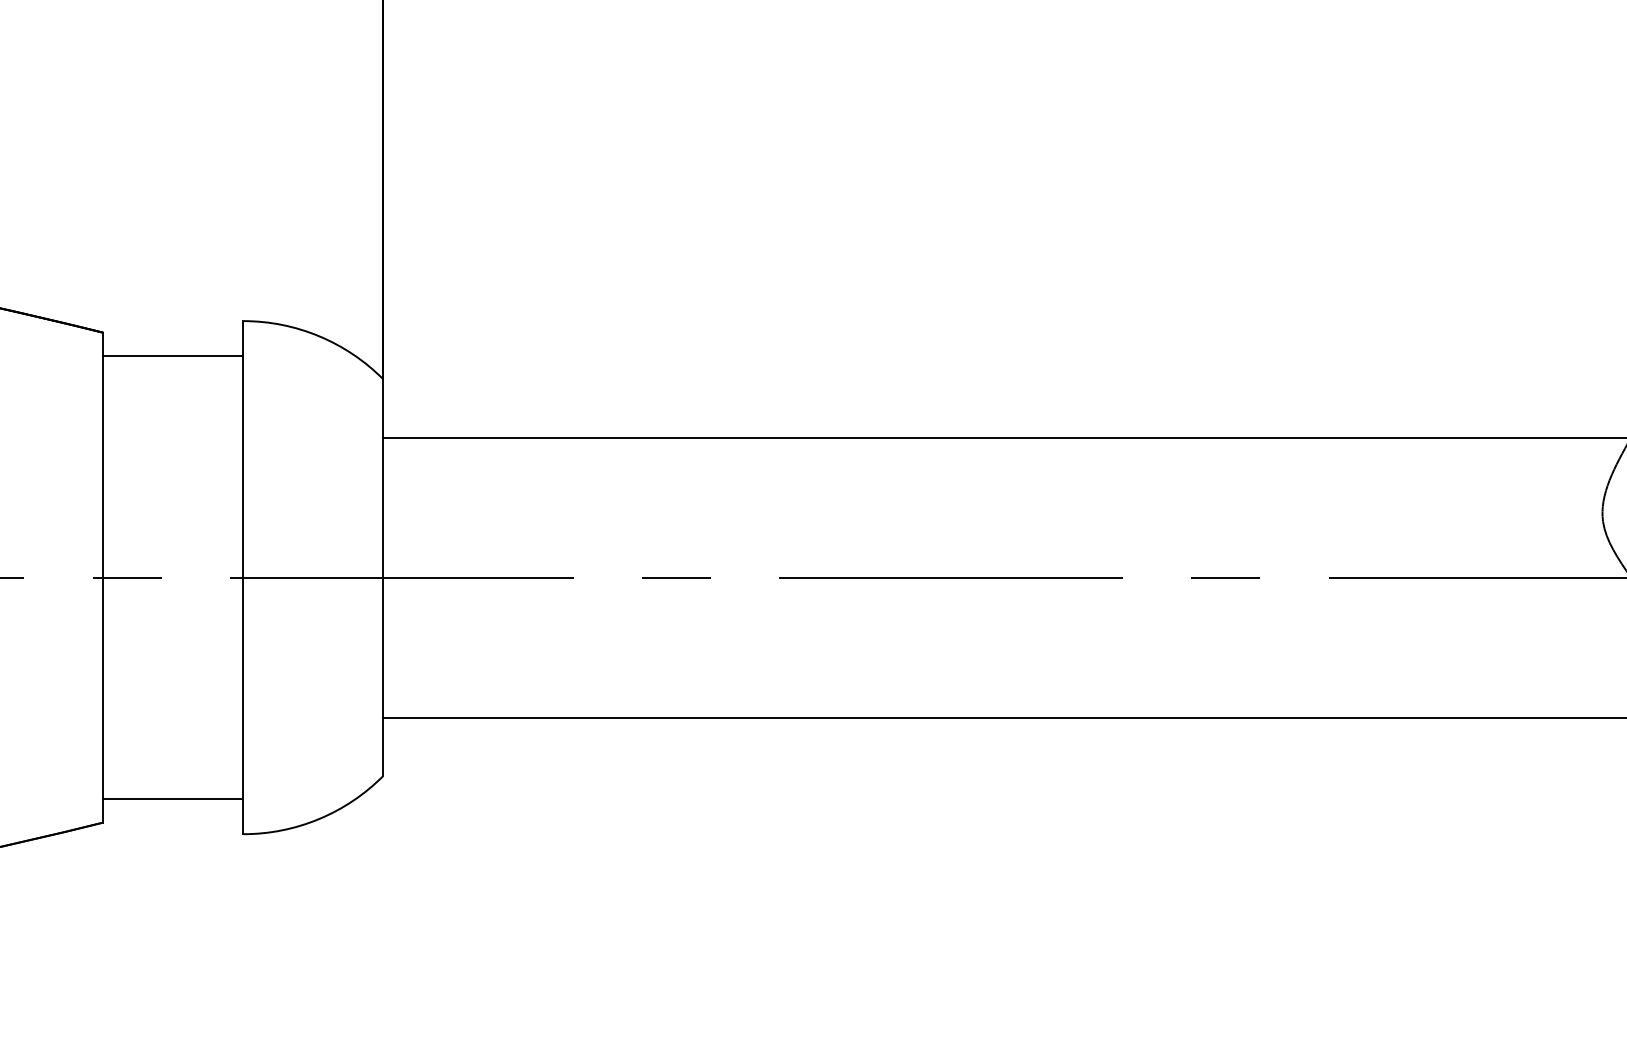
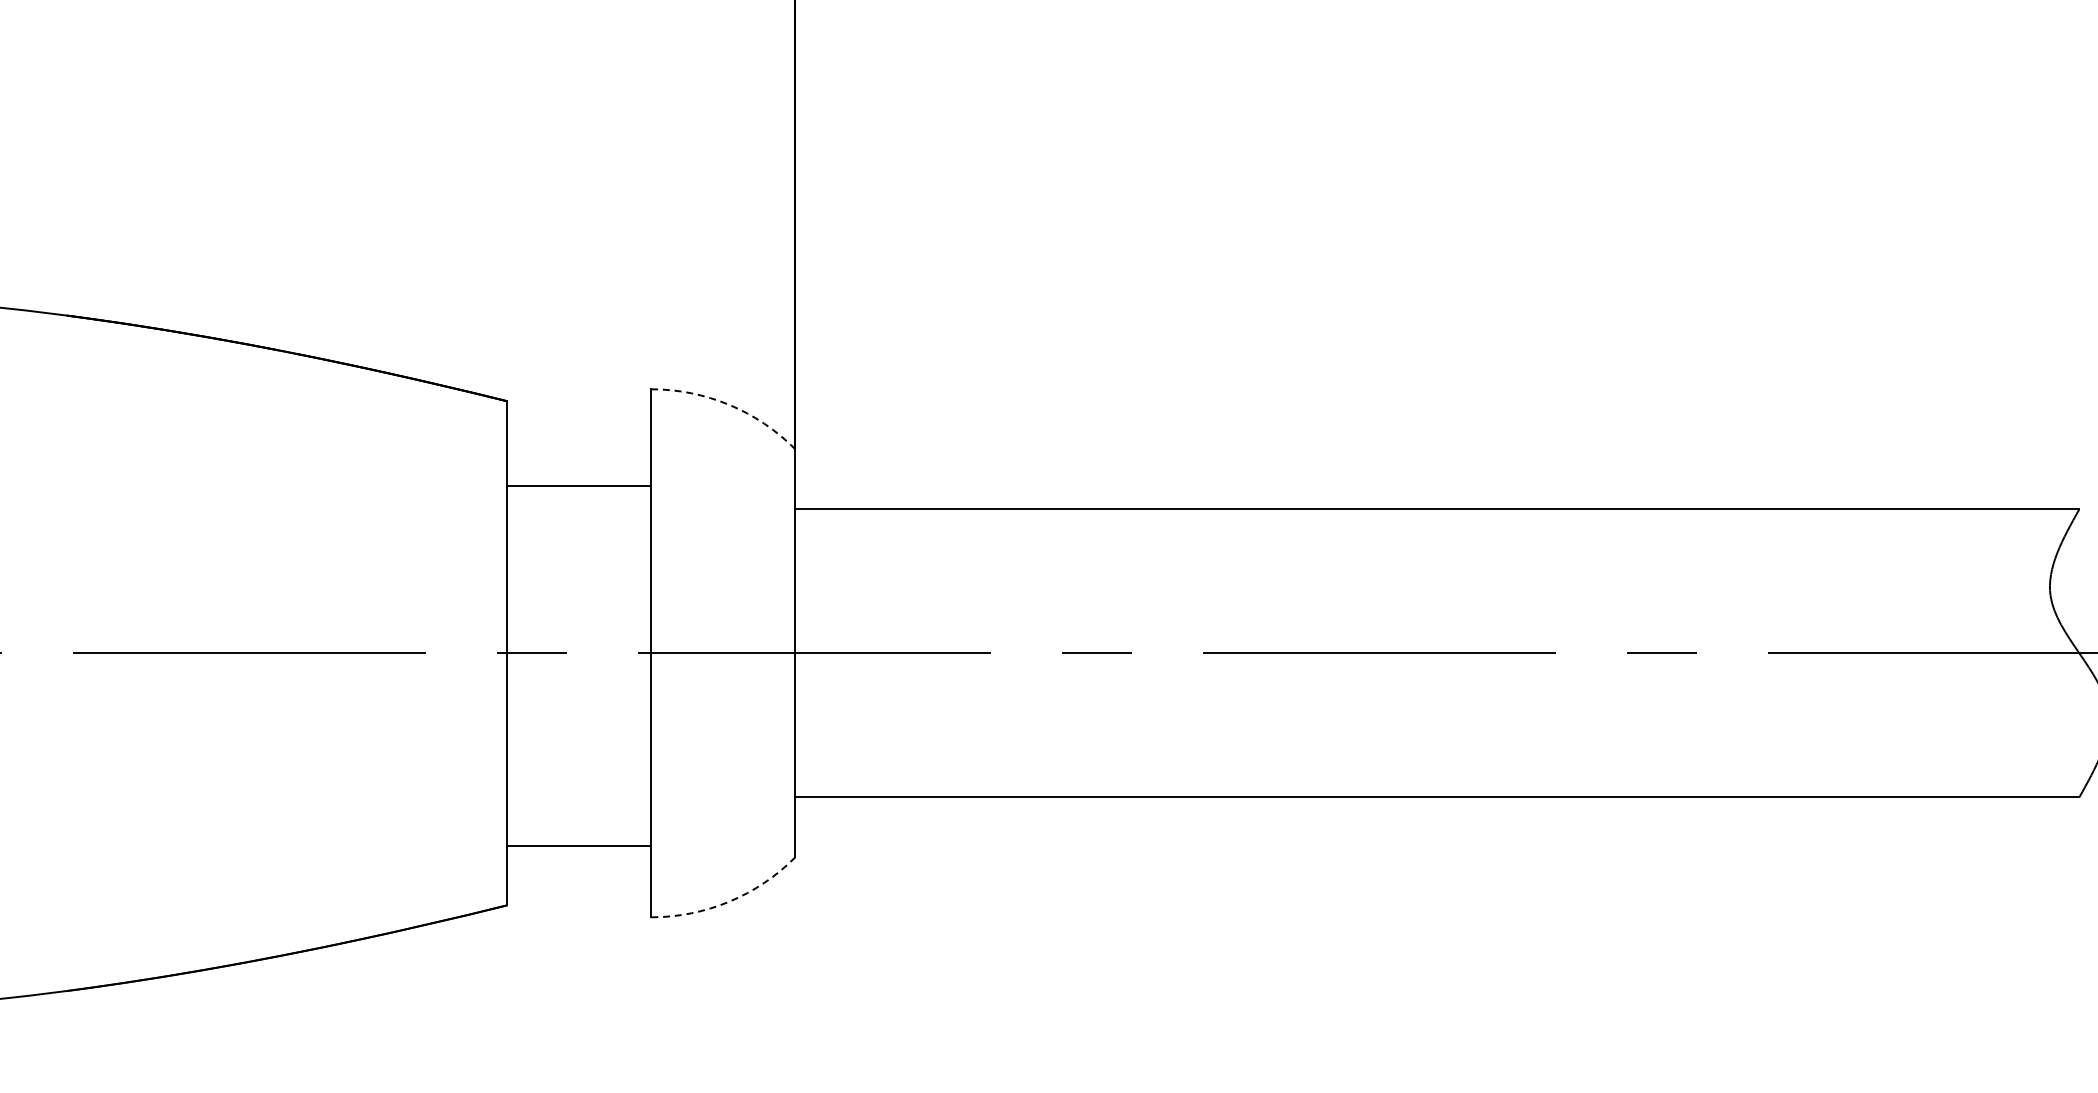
arc: (319, 335) -> (729, 404), solid -> dashed
line: (173, 356) -> (579, 486), moved
line: (173, 799) -> (579, 846), moved
arc: (319, 818) -> (729, 901), solid -> dashed

